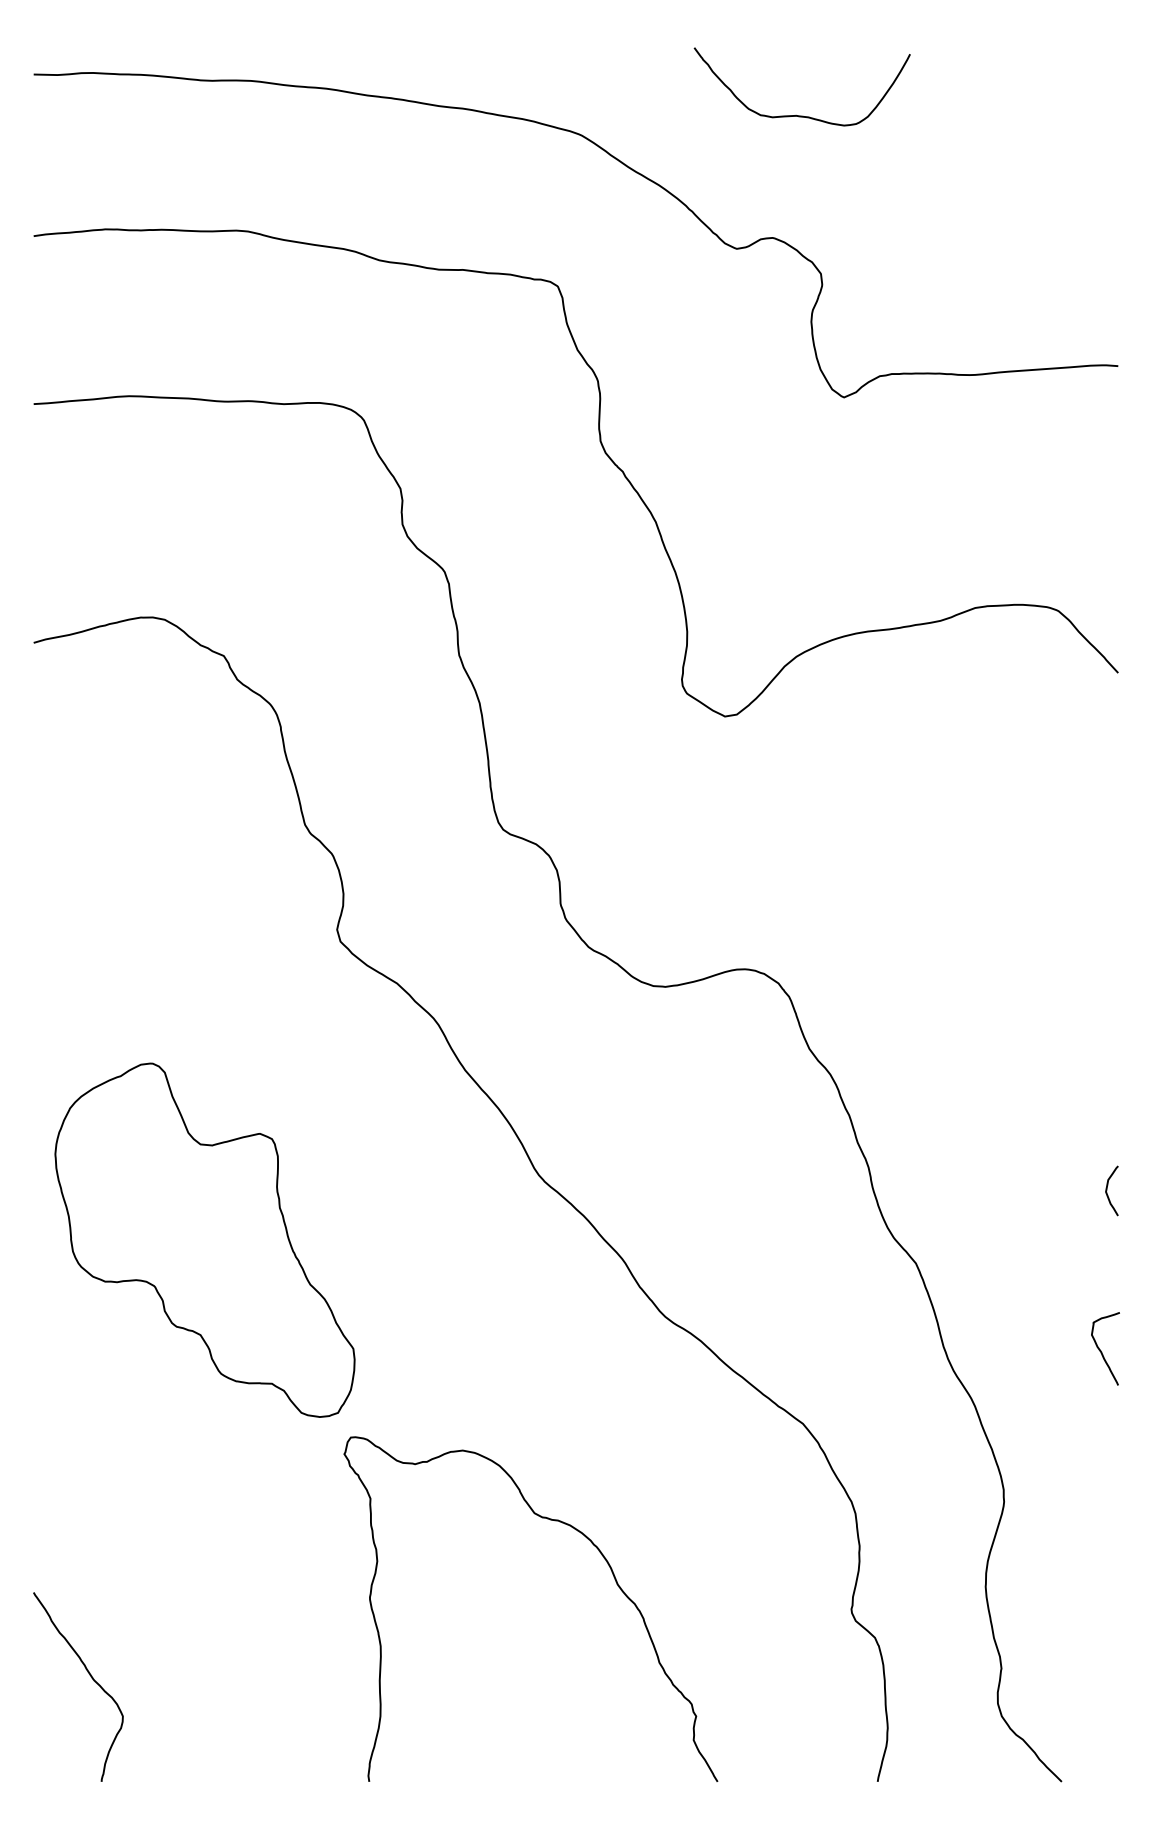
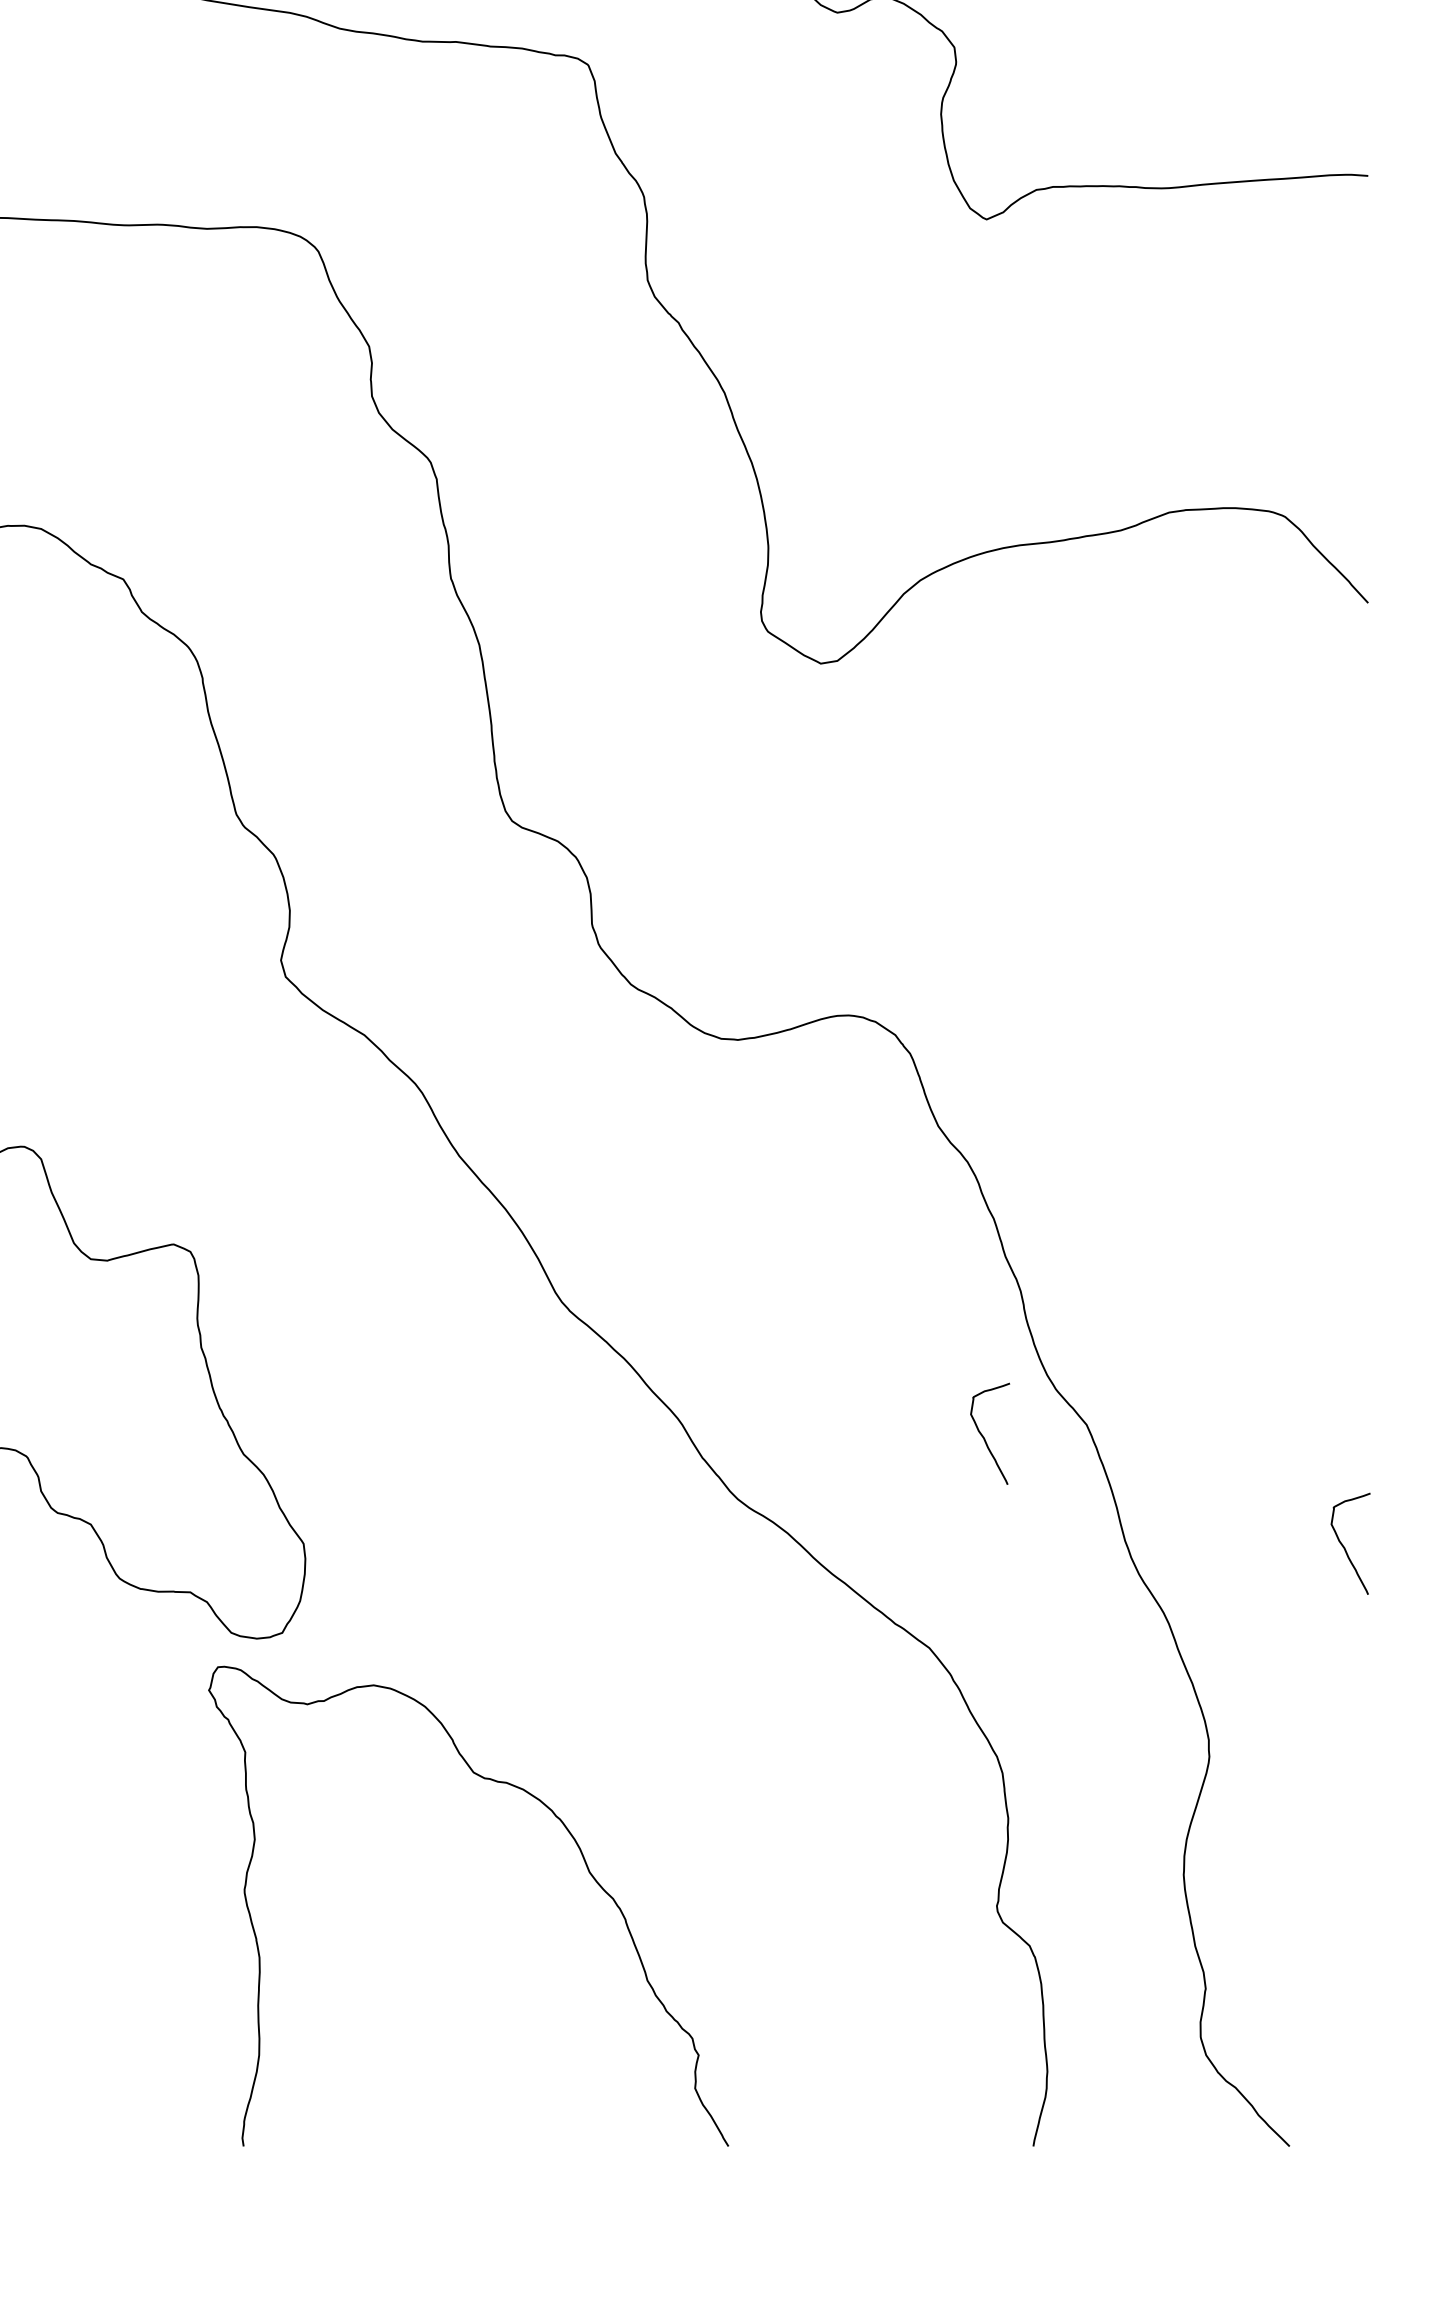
curve: (1107, 1190) -> (1353, 1323), removed
curve: (842, 1271) -> (984, 1436), added
curve: (603, 1558) -> (569, 1835), moved

